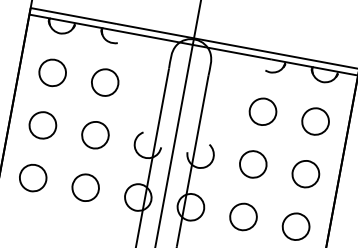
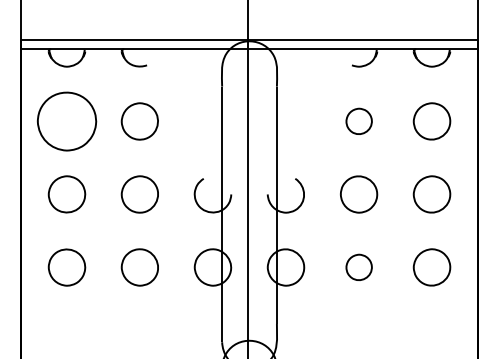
part: (52, 72) -> (66, 121), size x1.6
part: (263, 111) -> (359, 121), size x0.7
part: (243, 217) -> (359, 267), size x0.7

